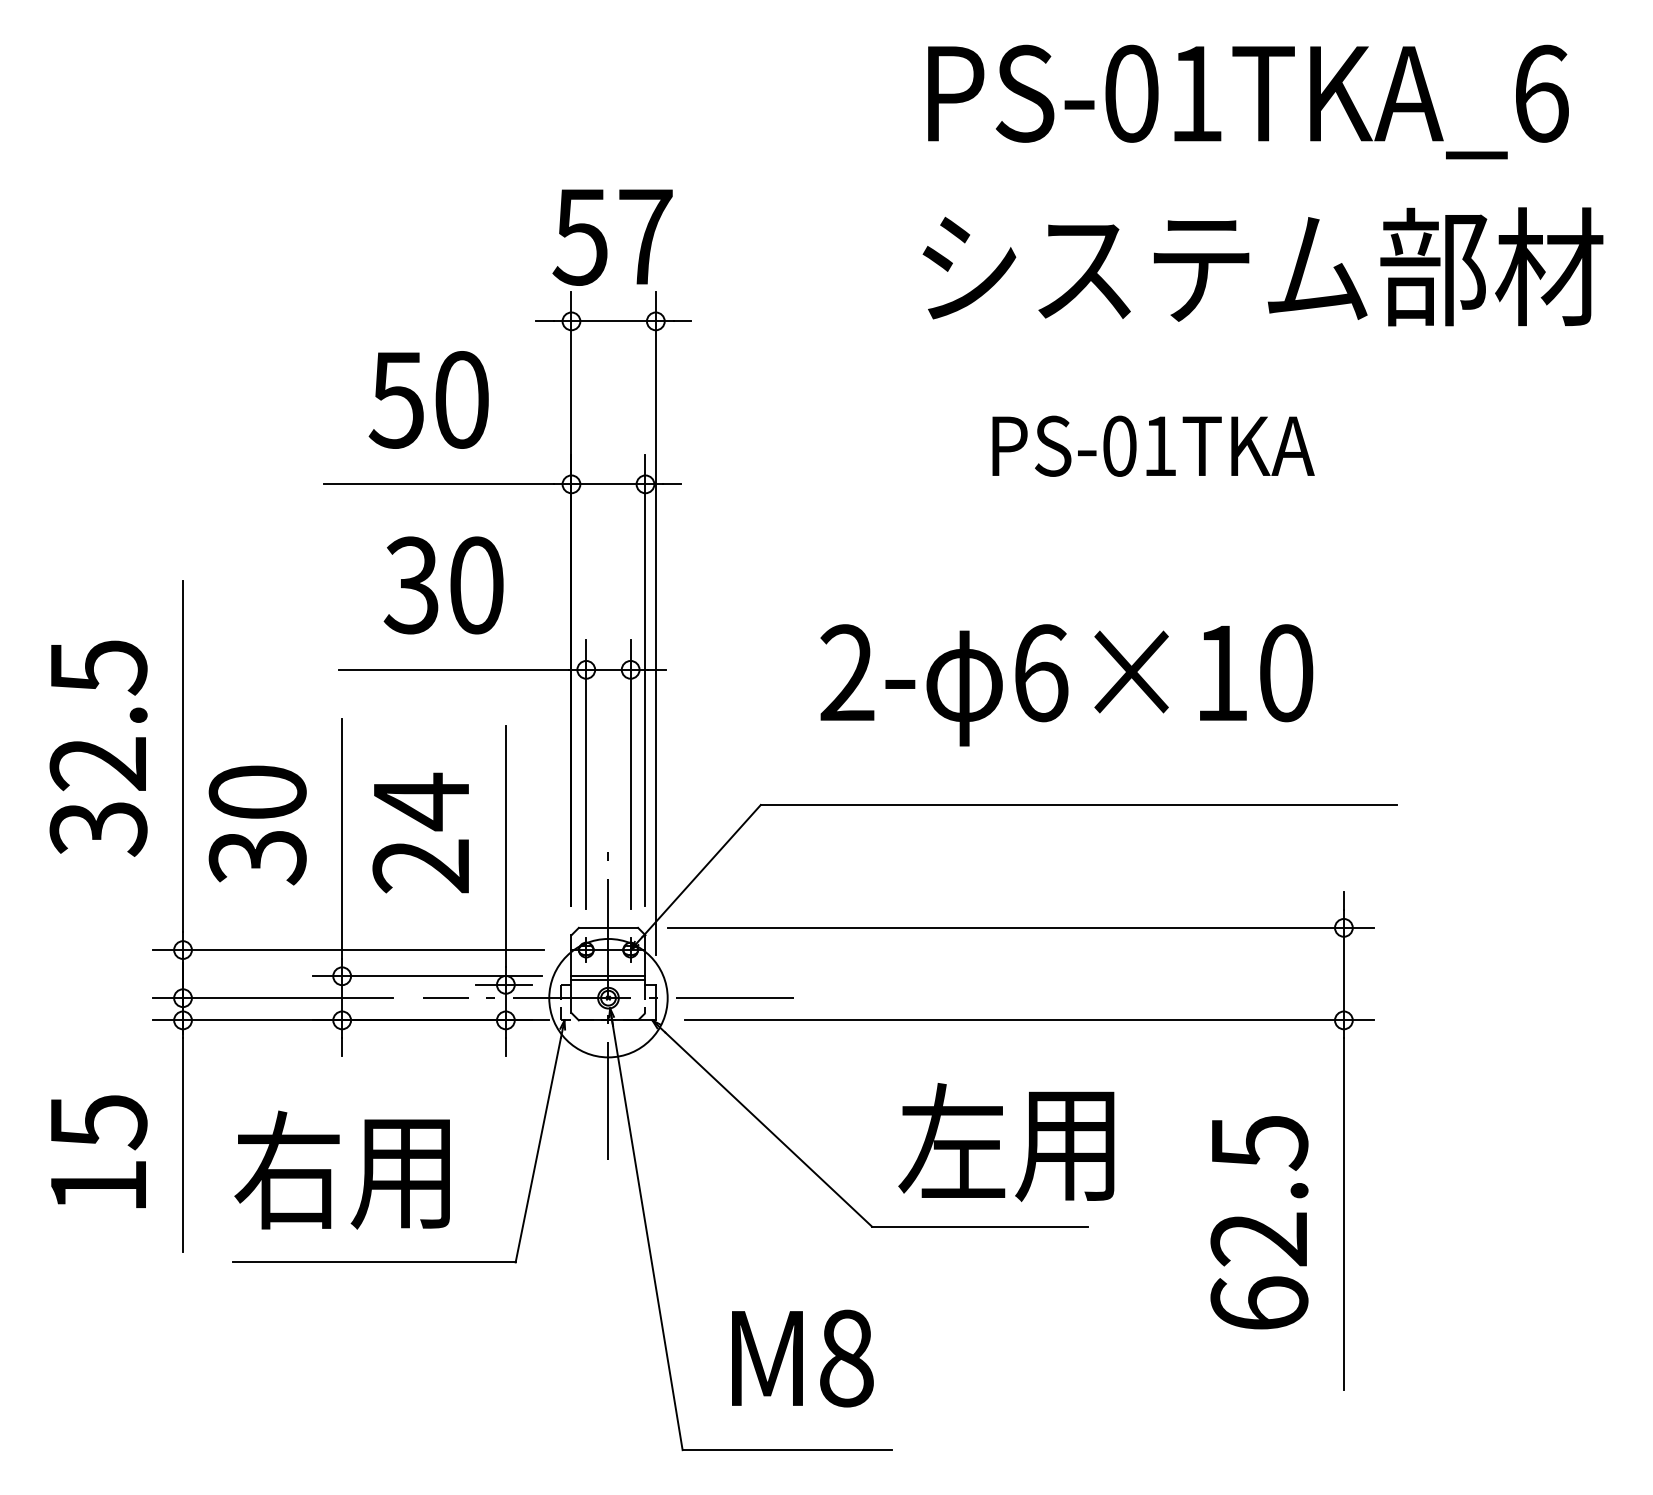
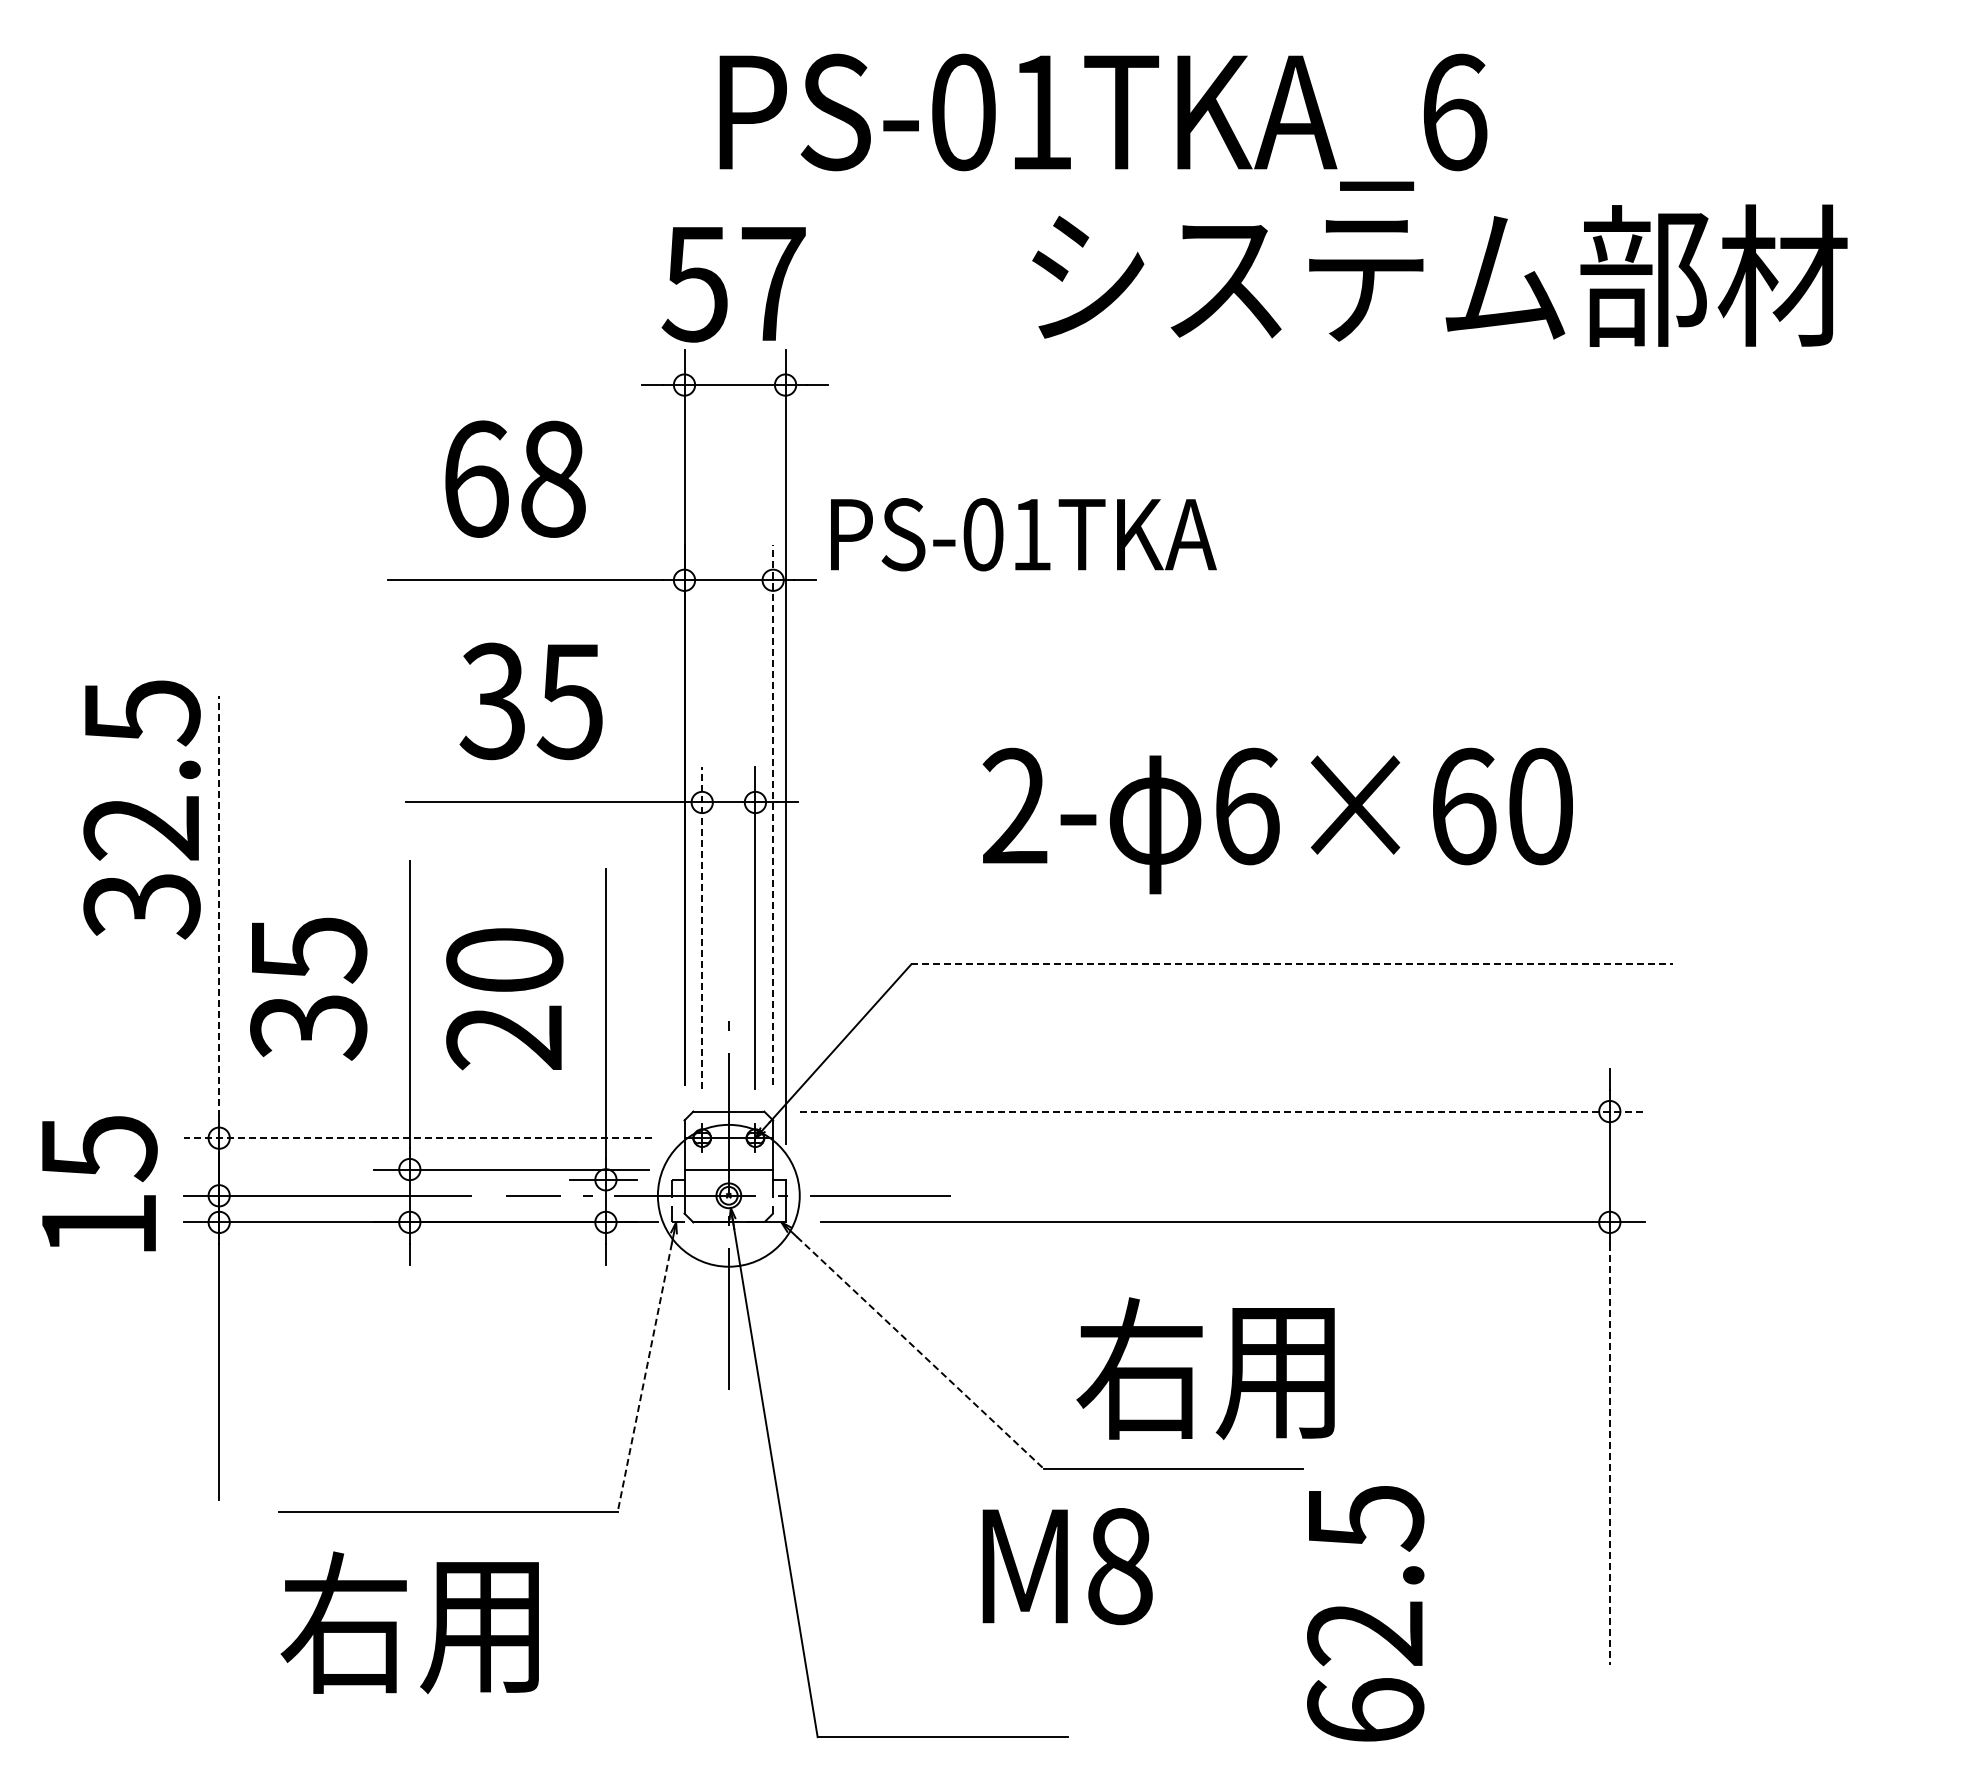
text: (1248, 101) -> (1103, 121), moved
text: (1262, 266) -> (1439, 275), moved
text: (428, 399) -> (513, 478), 50 -> 68
text: (1153, 446) -> (1023, 534), moved
text: (475, 585) -> (569, 701), 30 -> 35
text: (1222, 673) -> (1464, 806), 6×10 -> 6×60
line: (645, 679) -> (773, 814), solid -> dashed
text: (98, 748) -> (141, 809), moved
line: (183, 756) -> (219, 906), solid -> dashed
line: (586, 774) -> (702, 927), solid -> dashed
text: (257, 793) -> (308, 950), 30 -> 35
text: (421, 801) -> (504, 960), 24 -> 20
line: (1079, 805) -> (1292, 964), solid -> dashed
line: (1020, 927) -> (1222, 1111), solid -> dashed
line: (348, 950) -> (417, 1138), solid -> dashed
line: (608, 979) -> (728, 1173), removed
line: (768, 1129) -> (920, 1353), solid -> dashed
text: (951, 1142) -> (1139, 1368), 左用 -> 右用
line: (538, 1150) -> (644, 1378), solid -> dashed
text: (98, 1151) -> (99, 1183), moved
text: (341, 1169) -> (409, 1622), moved
line: (1343, 1214) -> (1609, 1454), solid -> dashed
text: (1259, 1222) -> (1365, 1613), moved
text: (802, 1358) -> (1067, 1566), moved

